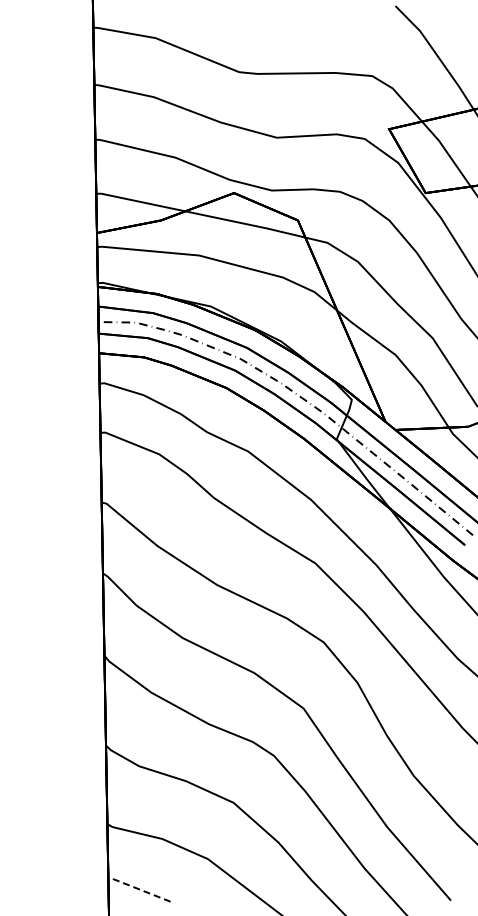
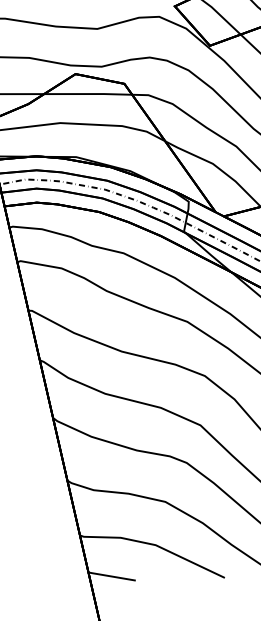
line: (138, 888) -> (111, 576), dashed -> solid

